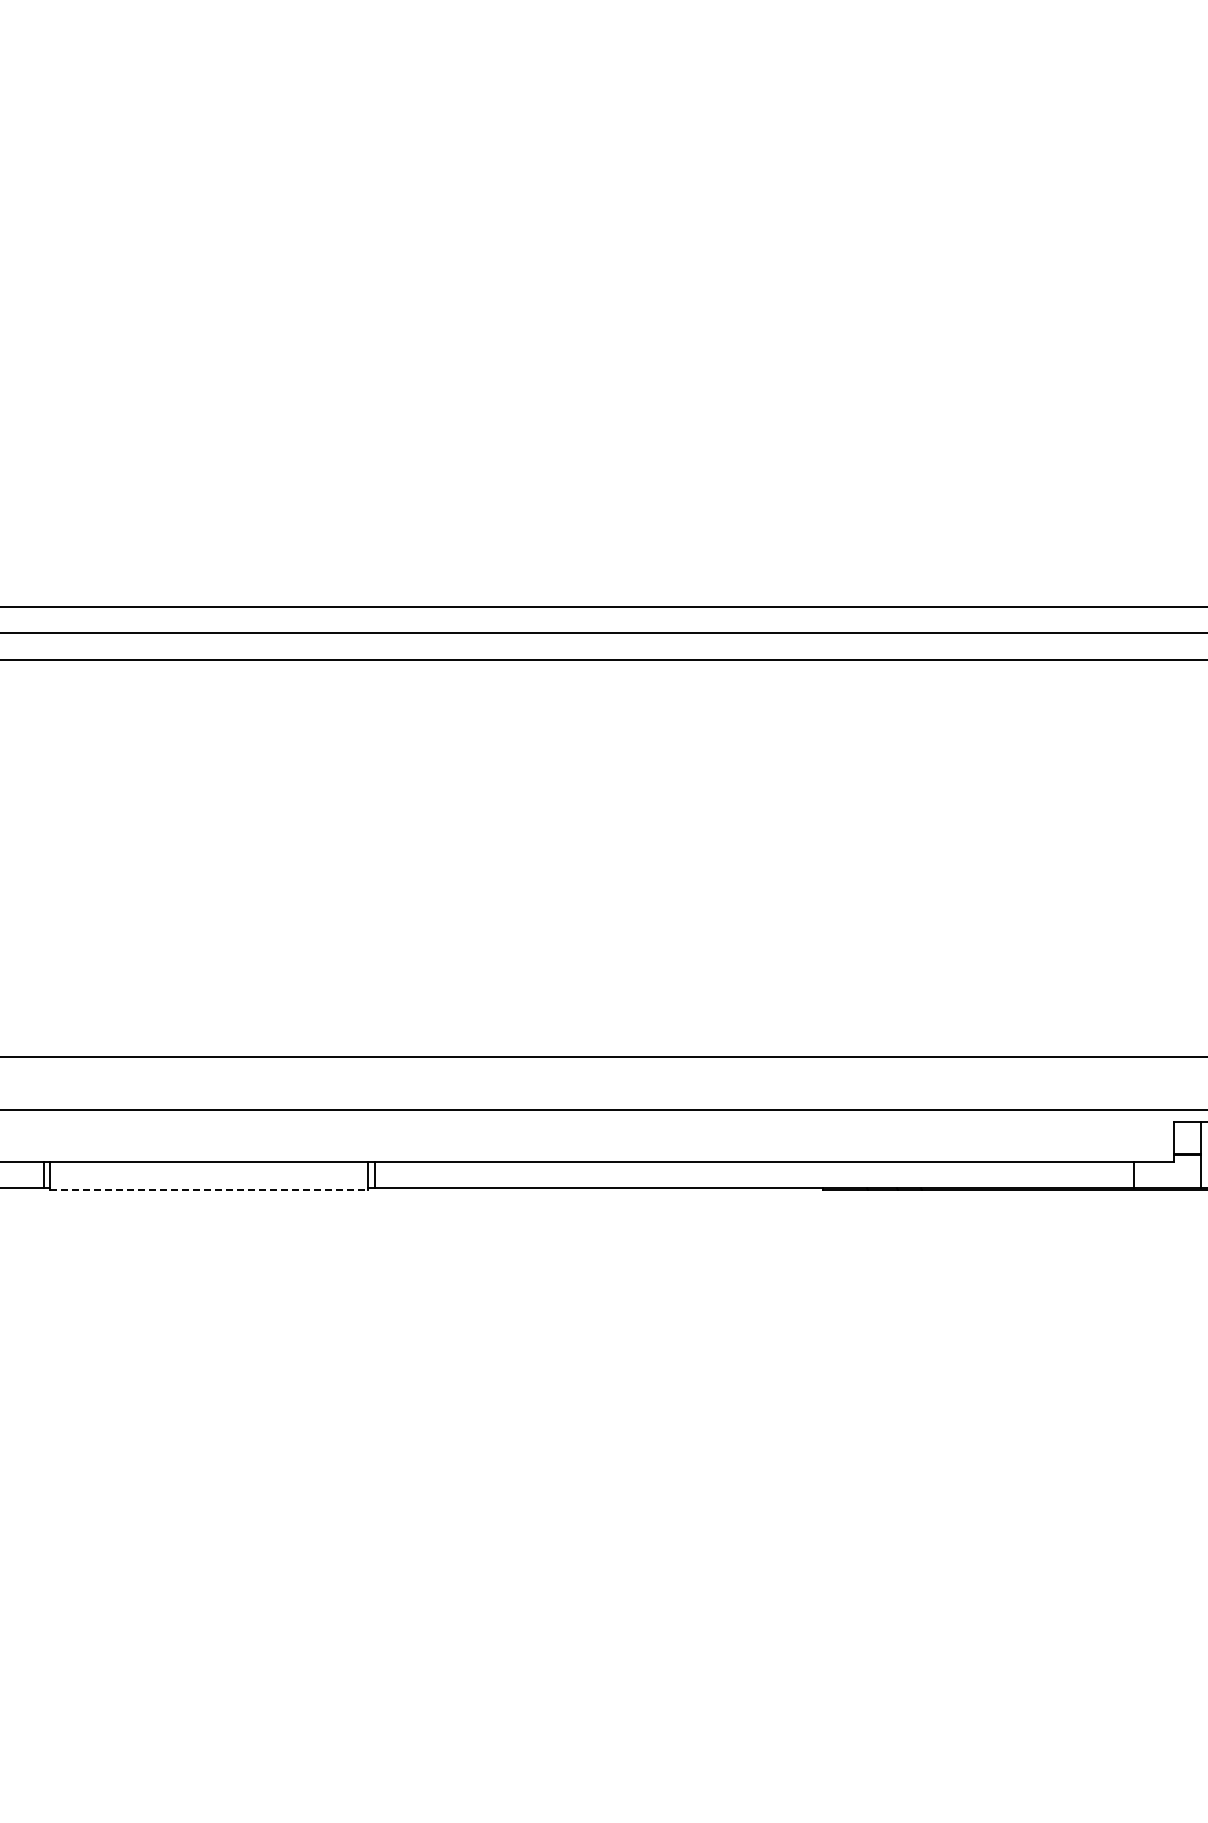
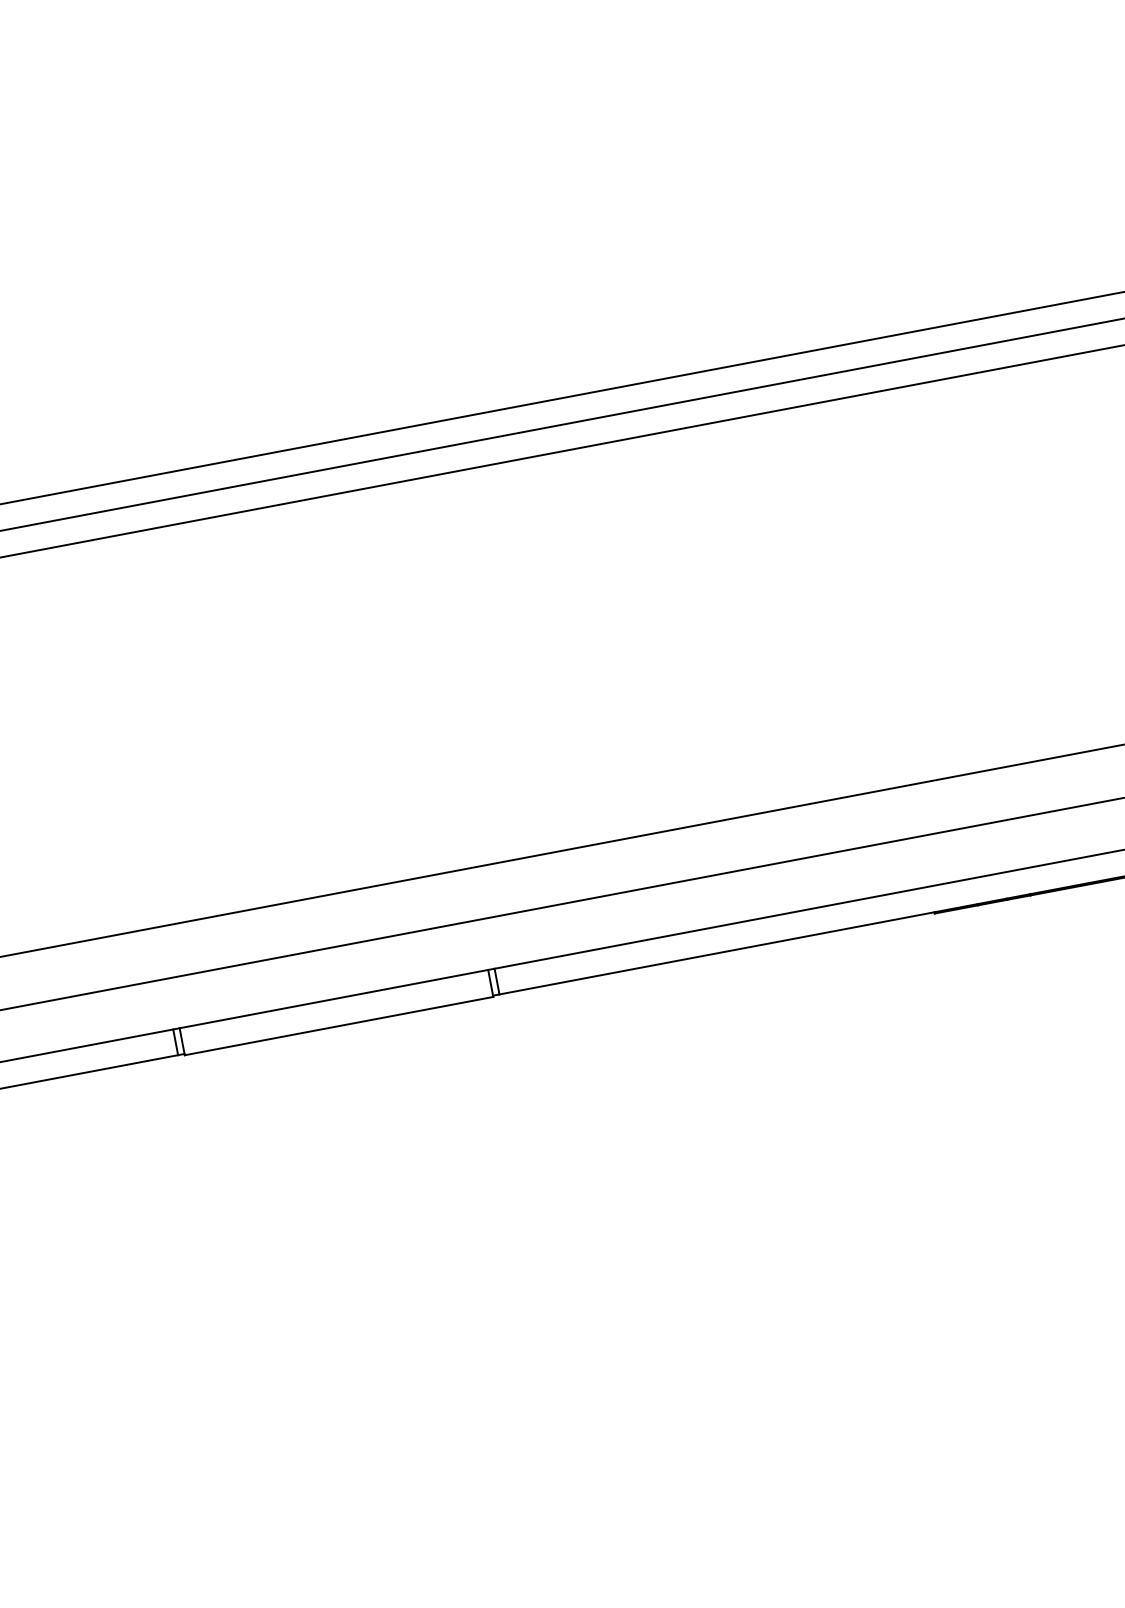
line: (209, 1189) -> (339, 1025), dashed -> solid

